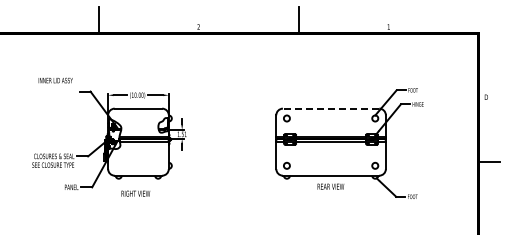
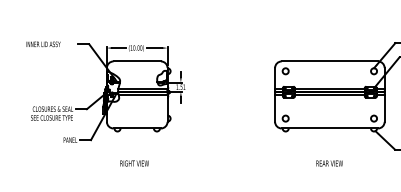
text: (55, 80) -> (43, 44), moved
line: (330, 108) -> (329, 61), dashed -> solid
text: (330, 186) -> (329, 163), moved
text: (135, 193) -> (134, 163), moved

